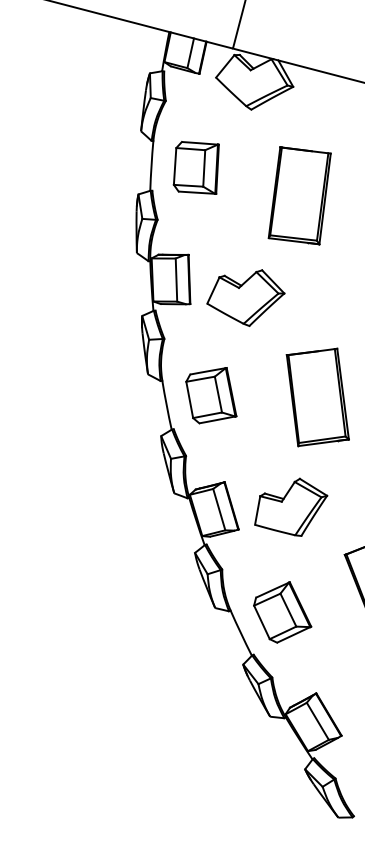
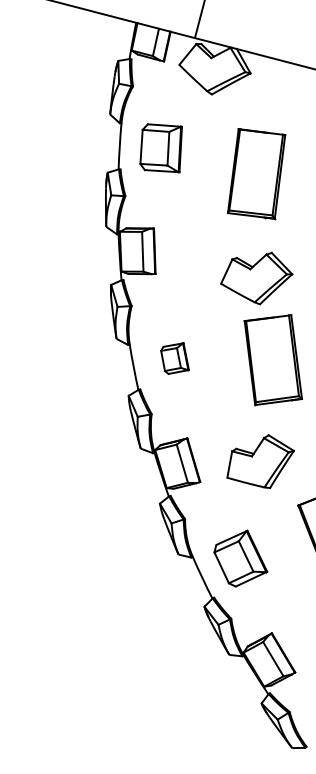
part: (245, 297) -> (256, 278), moved
part: (211, 395) -> (175, 358), size x0.6
part: (291, 506) -> (261, 460), moved

